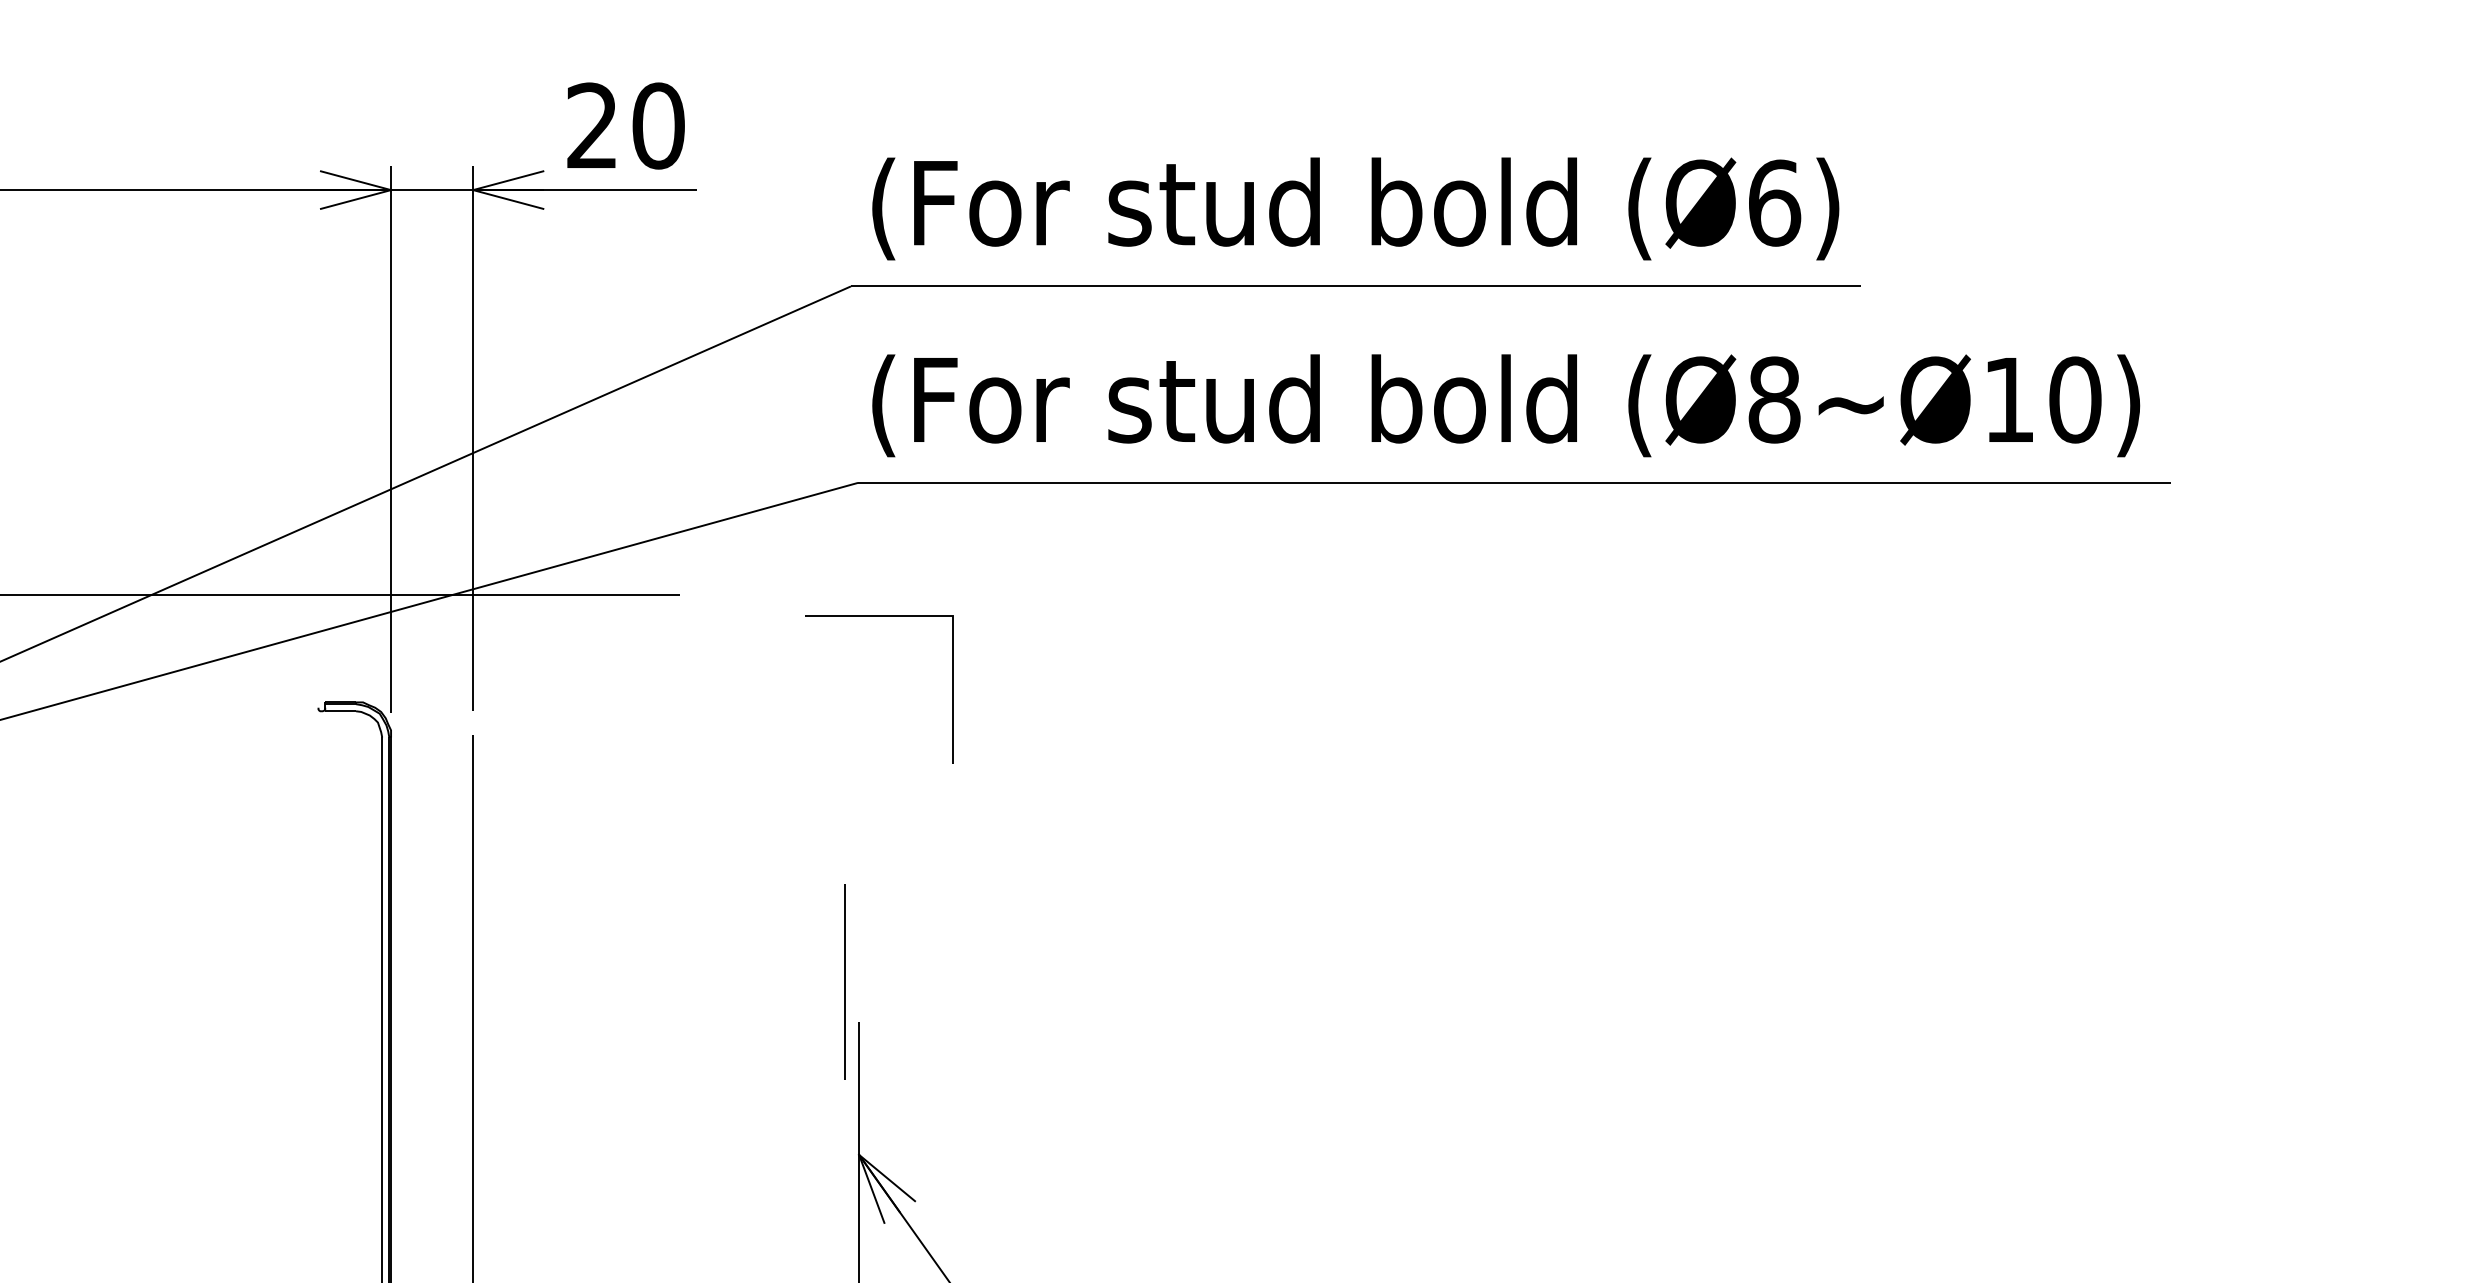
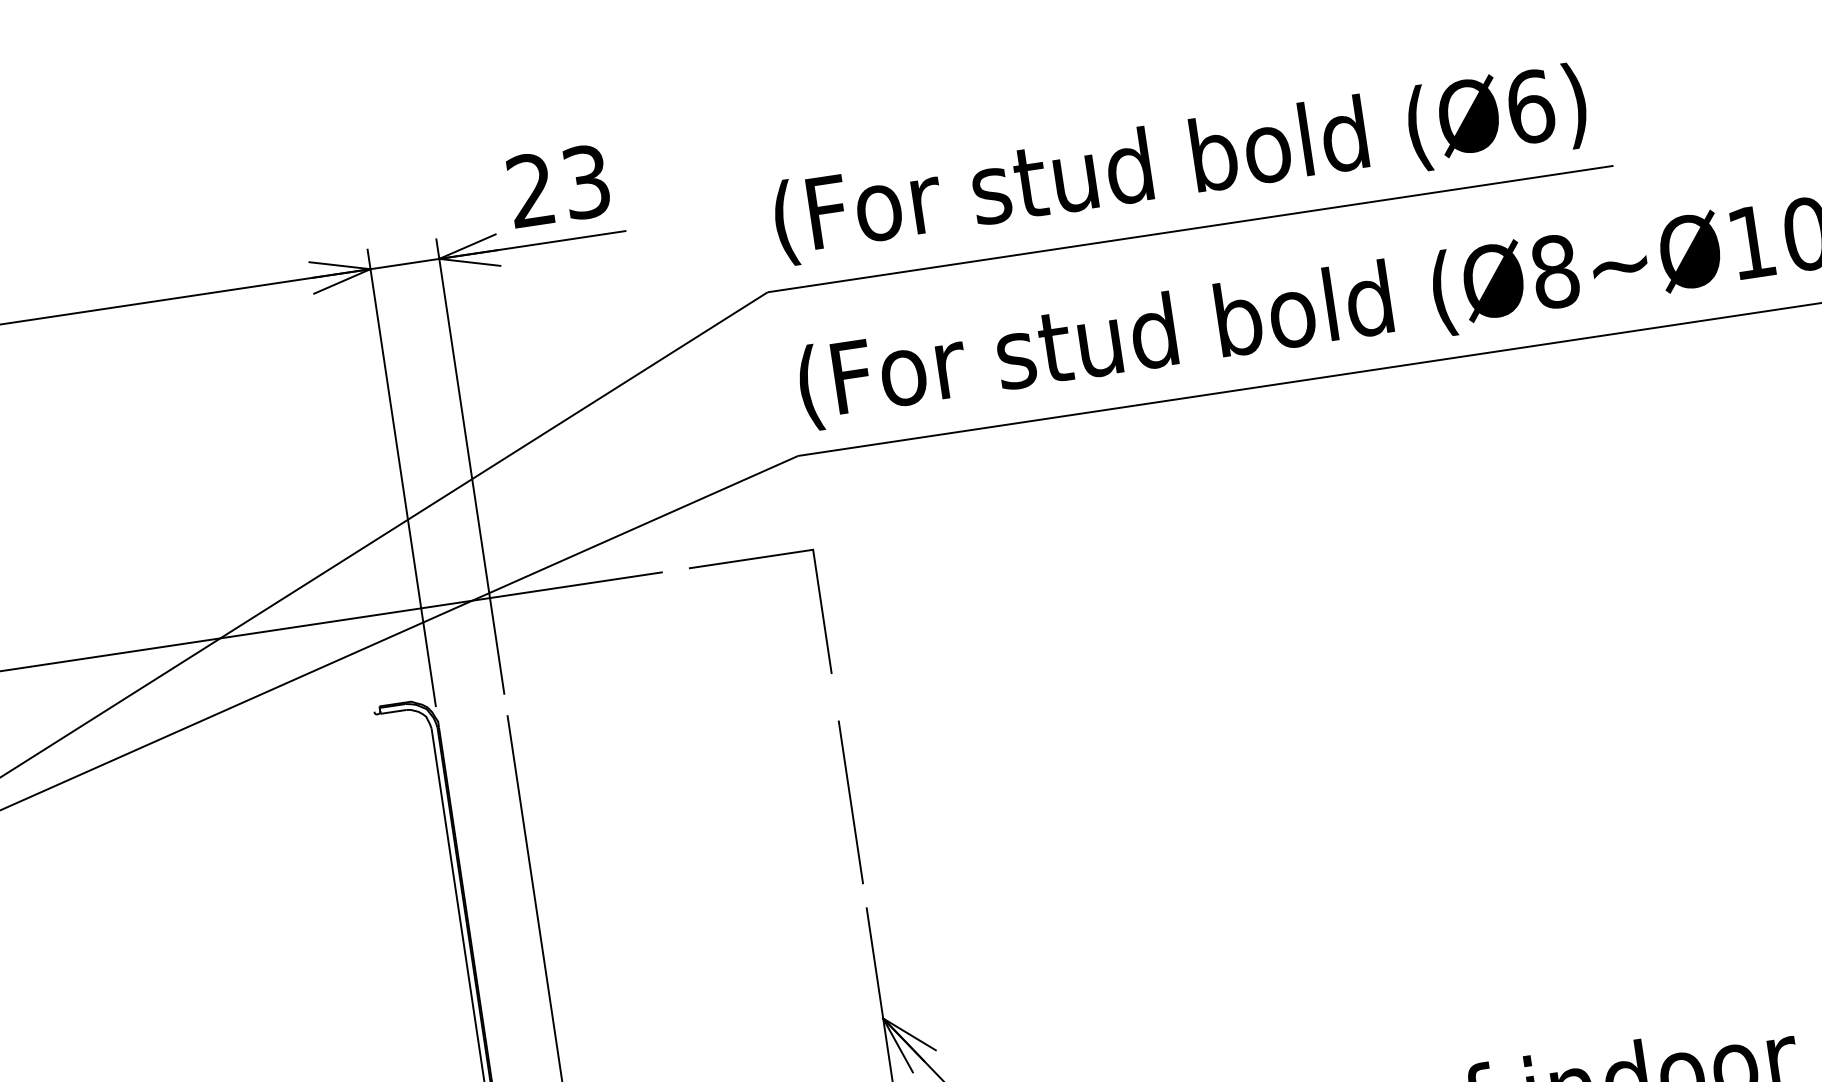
text: (658, 125) -> (586, 181), 20 -> 23
line: (879, 616) -> (751, 559), moved
line: (844, 981) -> (850, 802), moved

